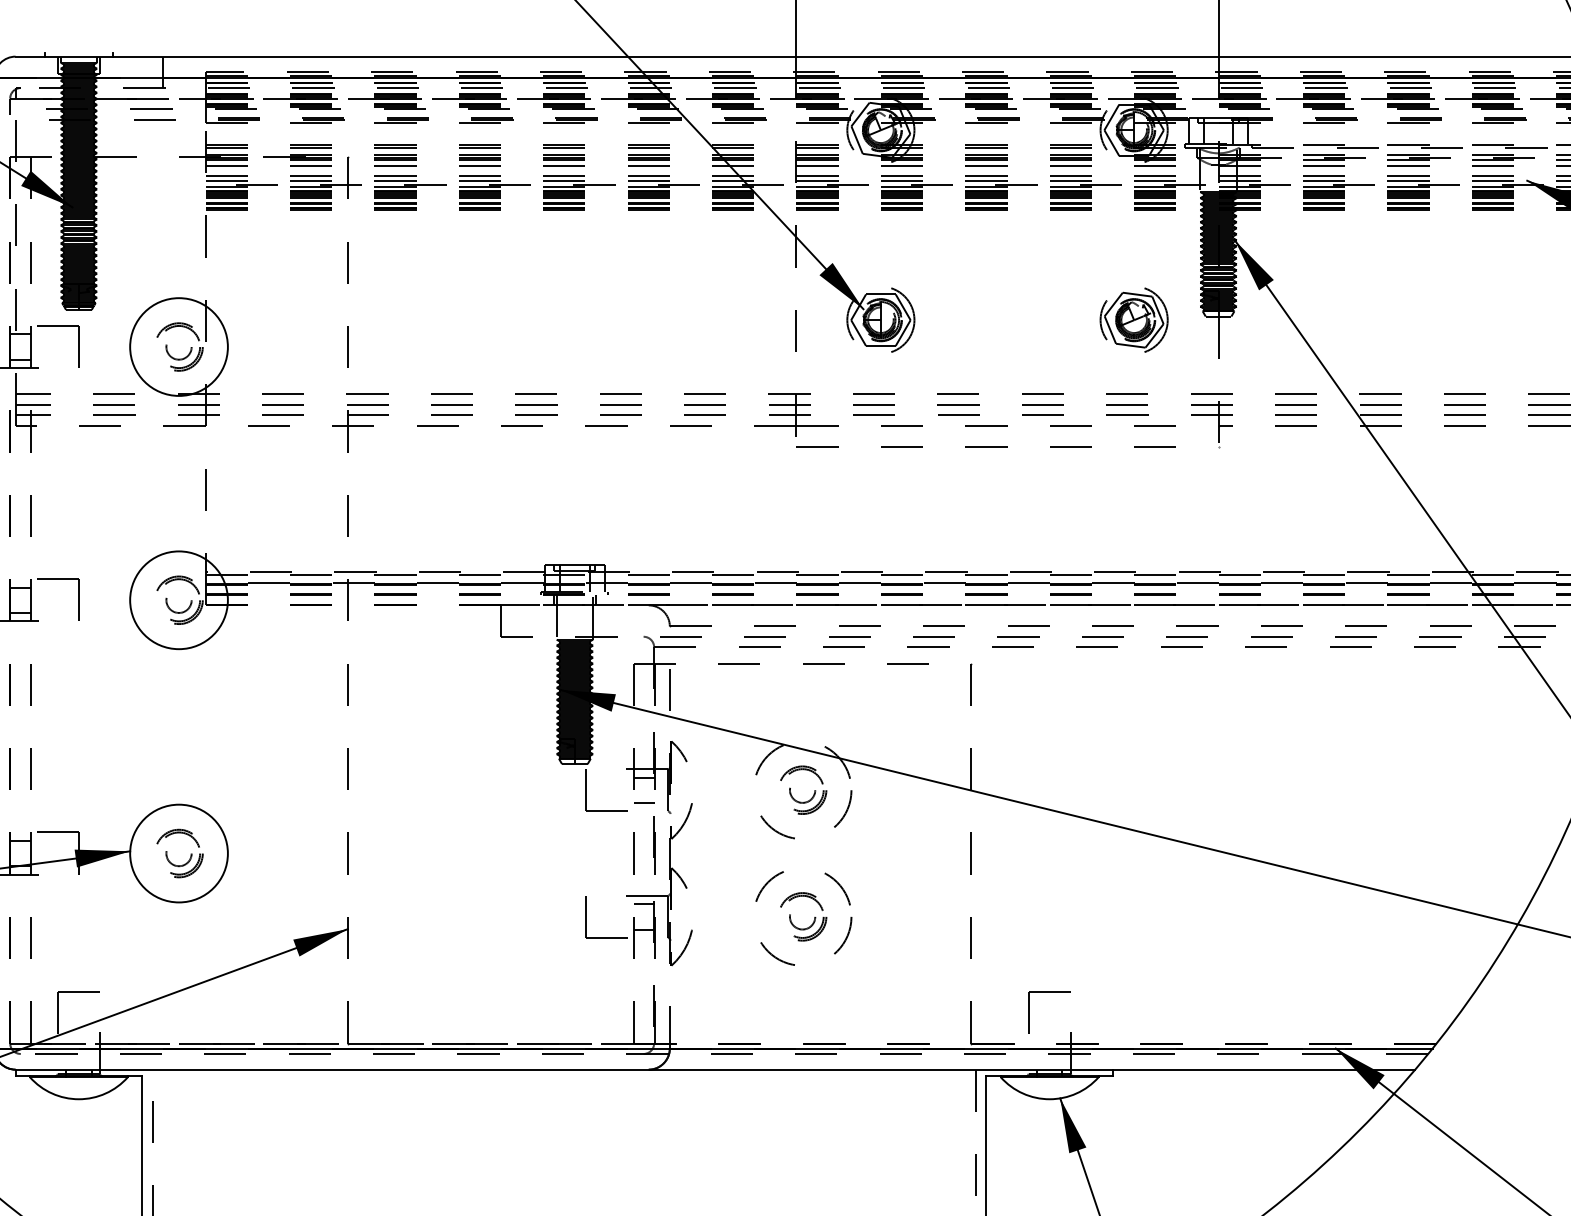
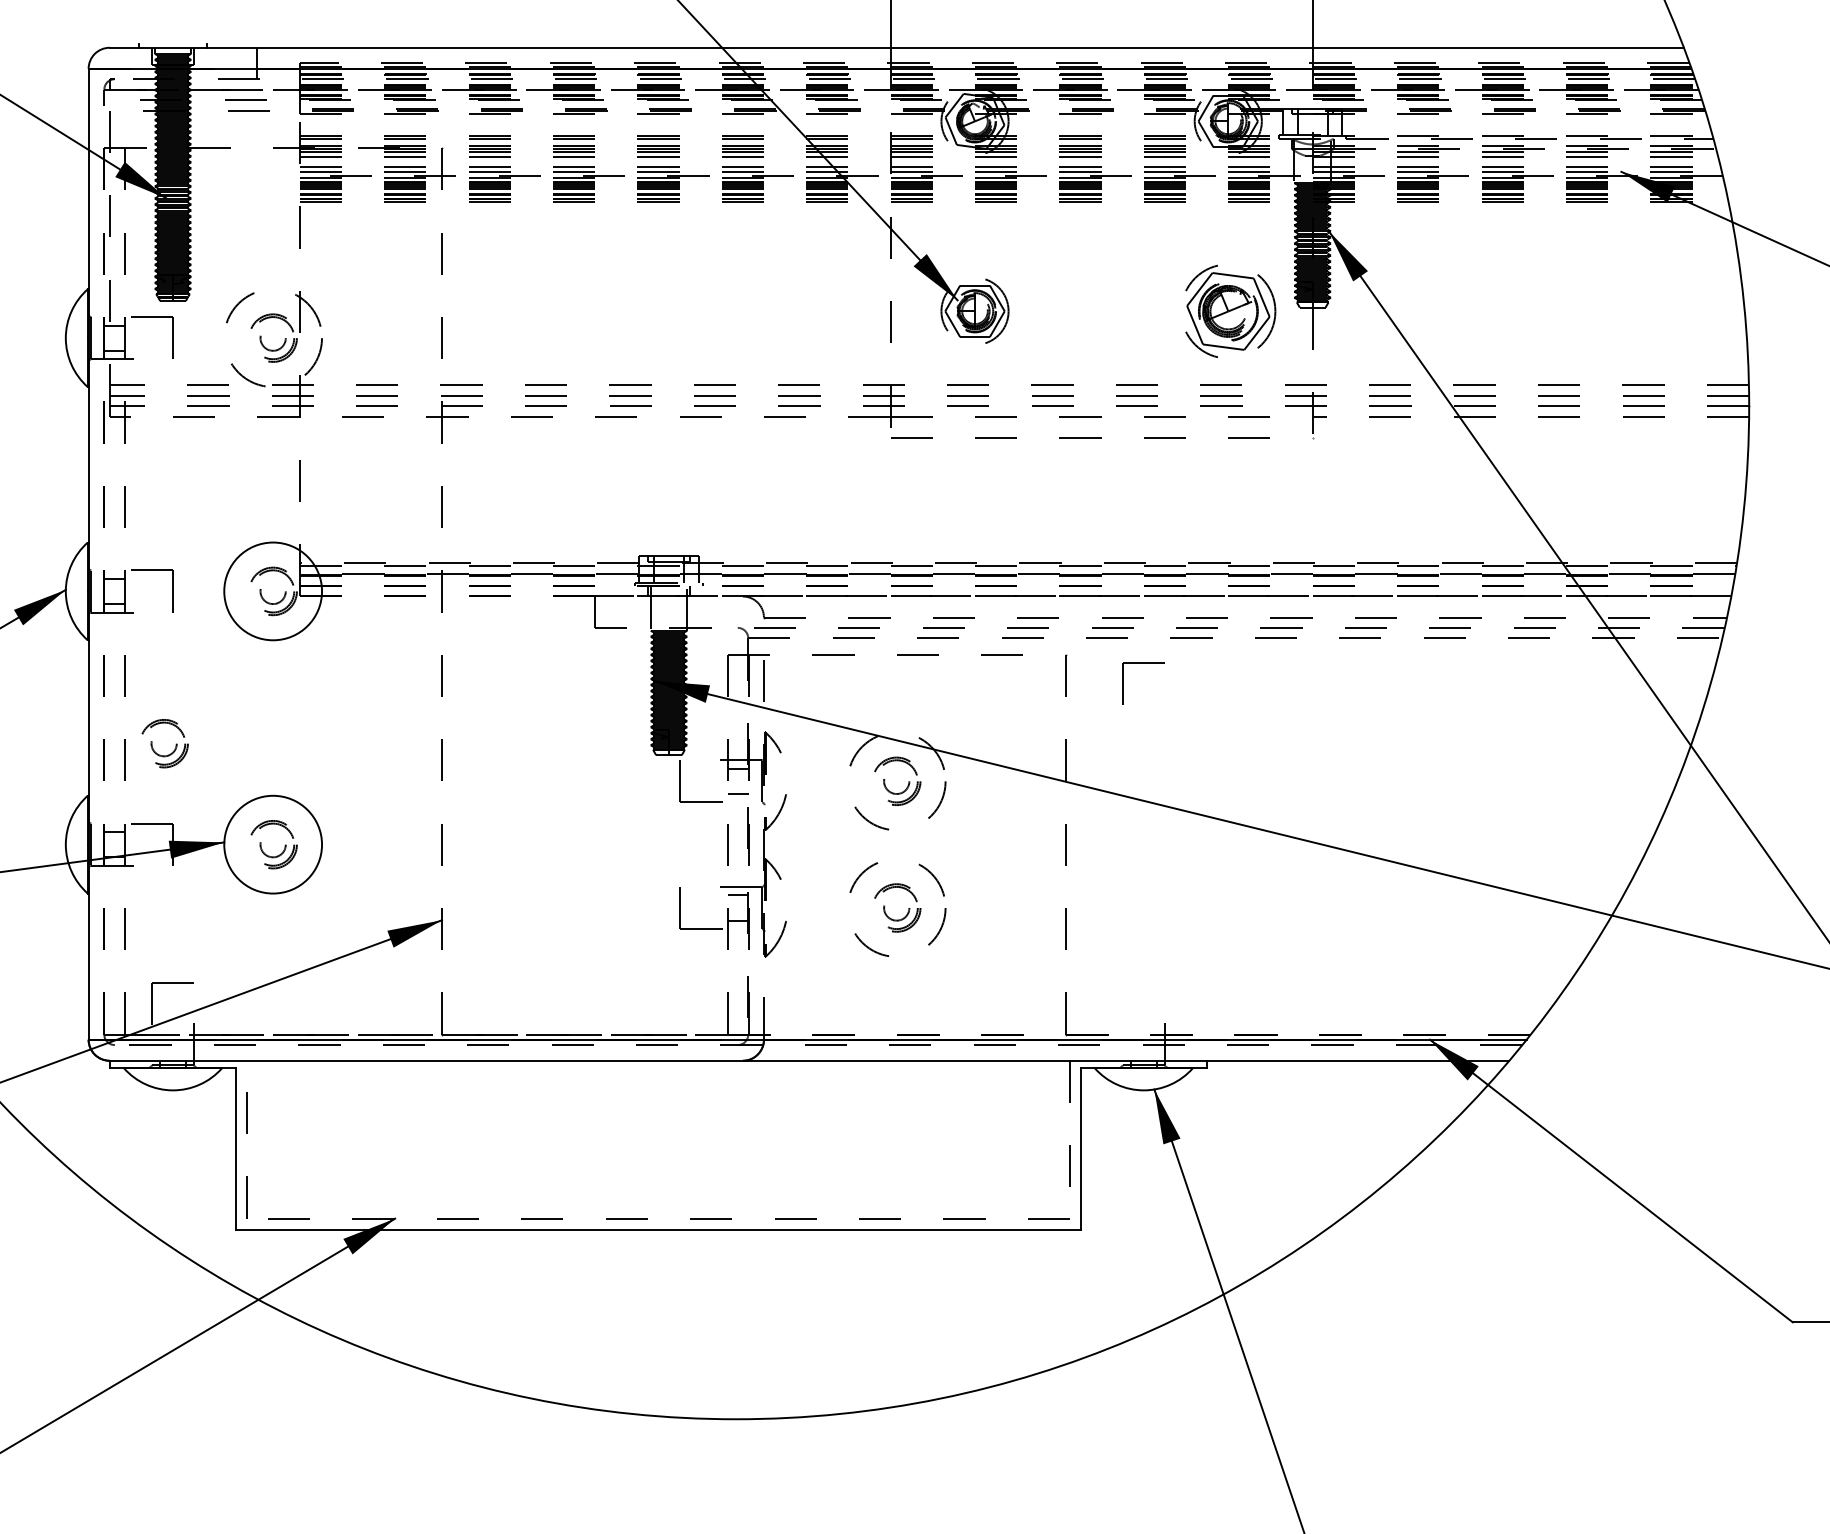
part: (1133, 319) -> (1227, 310), size x1.4
circle: (179, 347) -> (273, 338), solid -> dashed
part: (81, 753) -> (175, 744), added
part: (1049, 992) -> (1143, 663), moved

